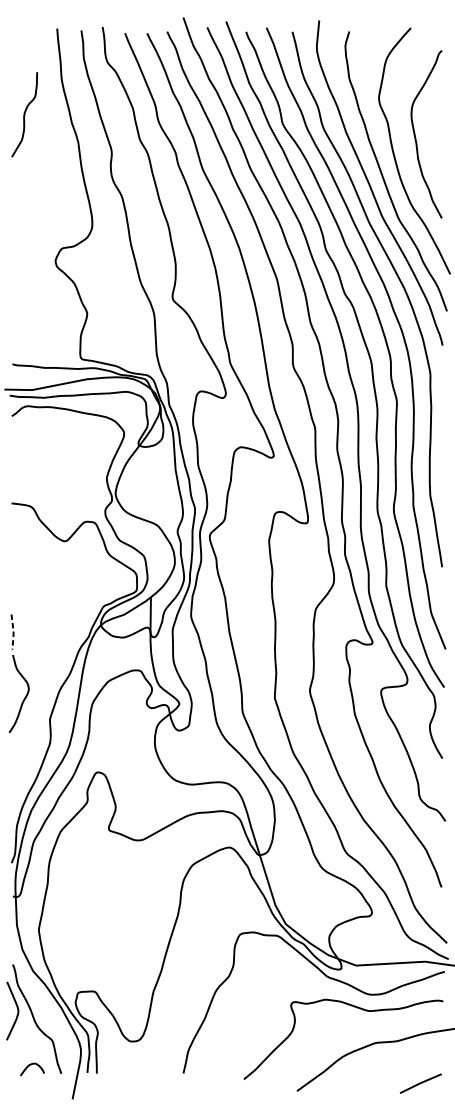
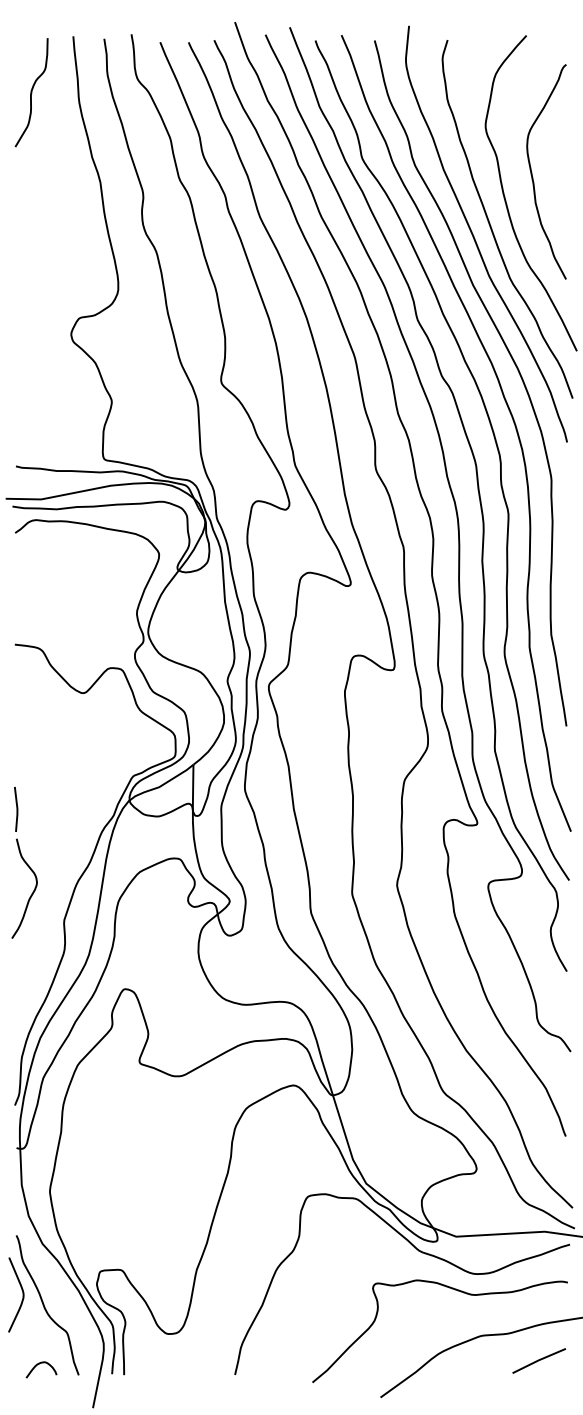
curve: (24, 114) -> (31, 92), moved
line: (13, 632) -> (17, 809), dashed -> solid
line: (421, 1083) -> (539, 1360), moved

